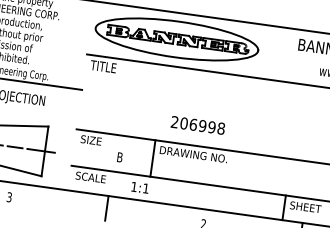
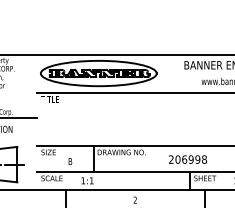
text: (197, 125) -> (187, 159), moved

